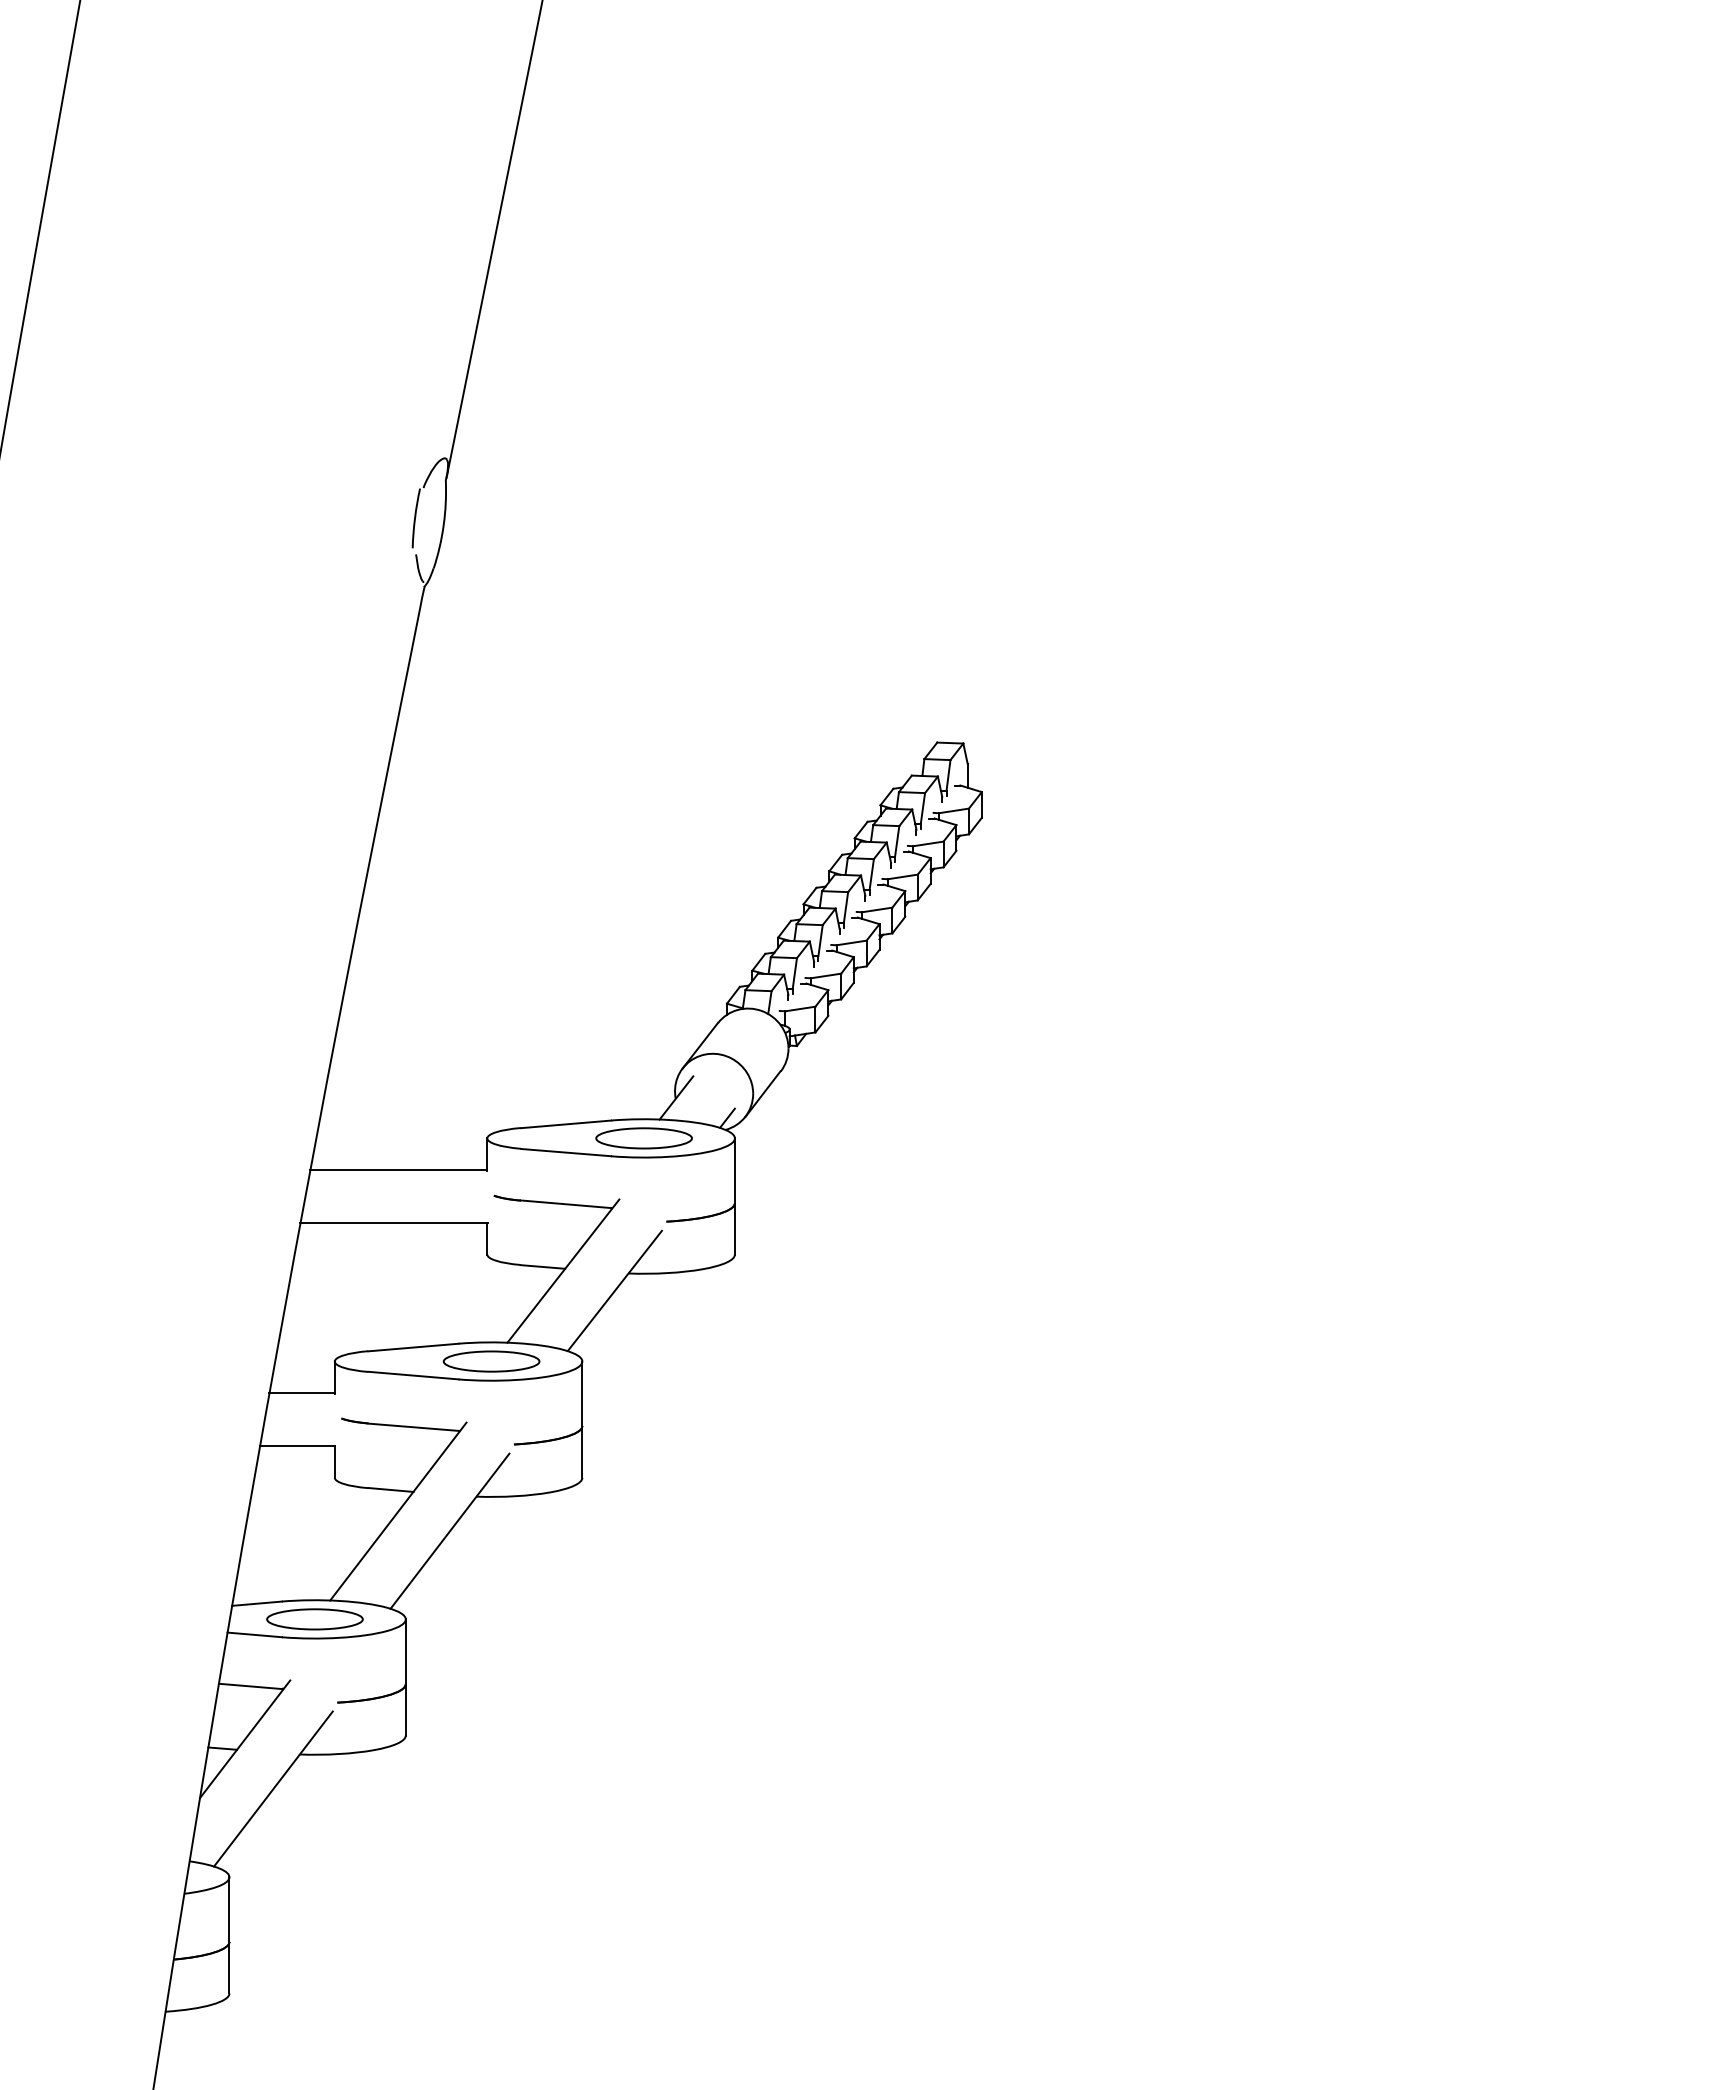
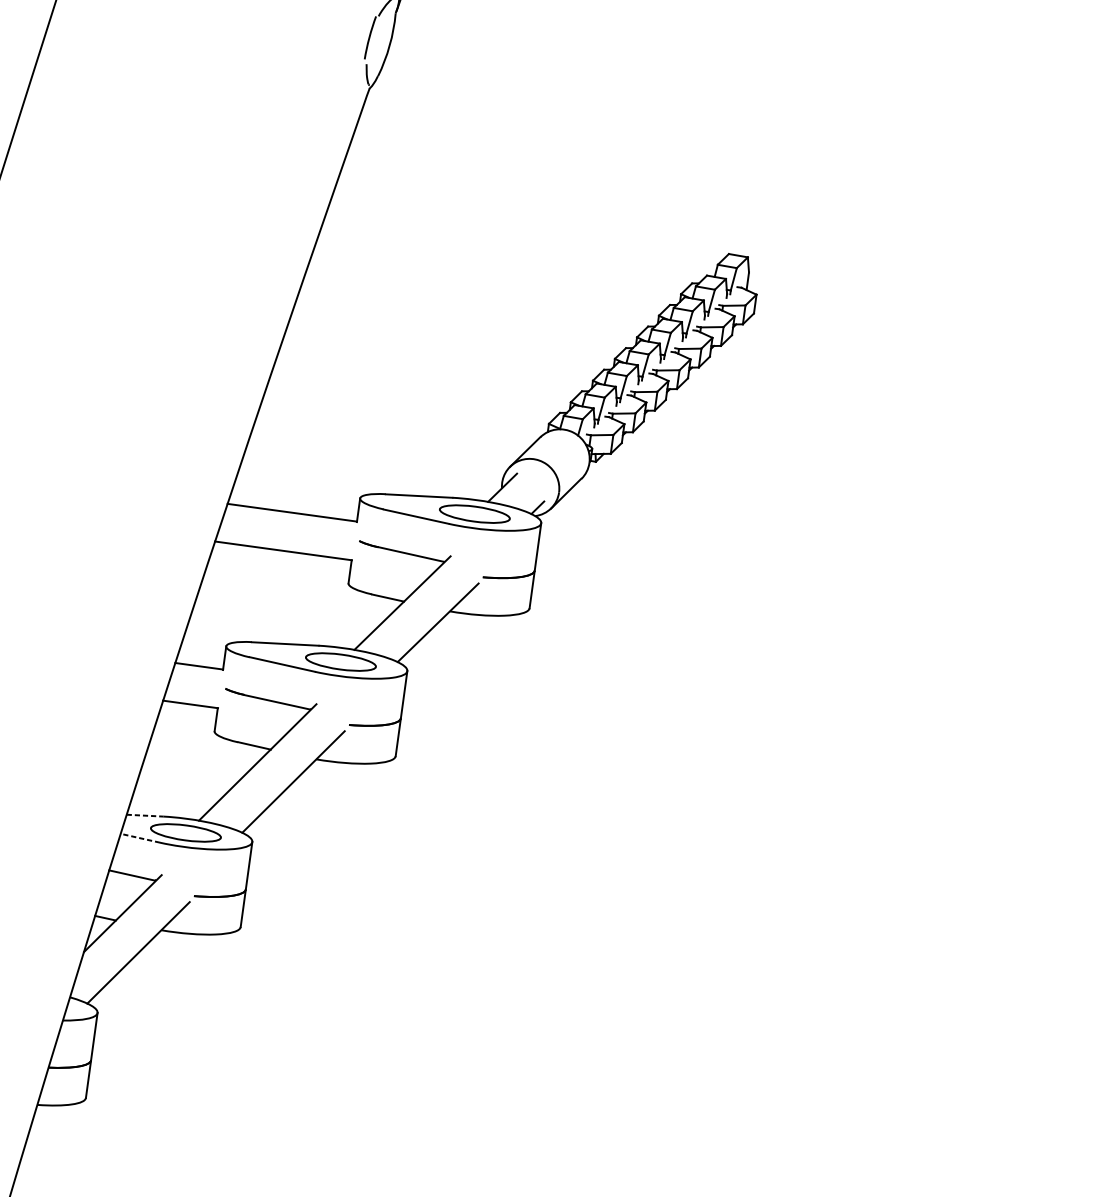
line: (257, 1603) -> (145, 815), solid -> dashed
line: (254, 1634) -> (140, 837), solid -> dashed

